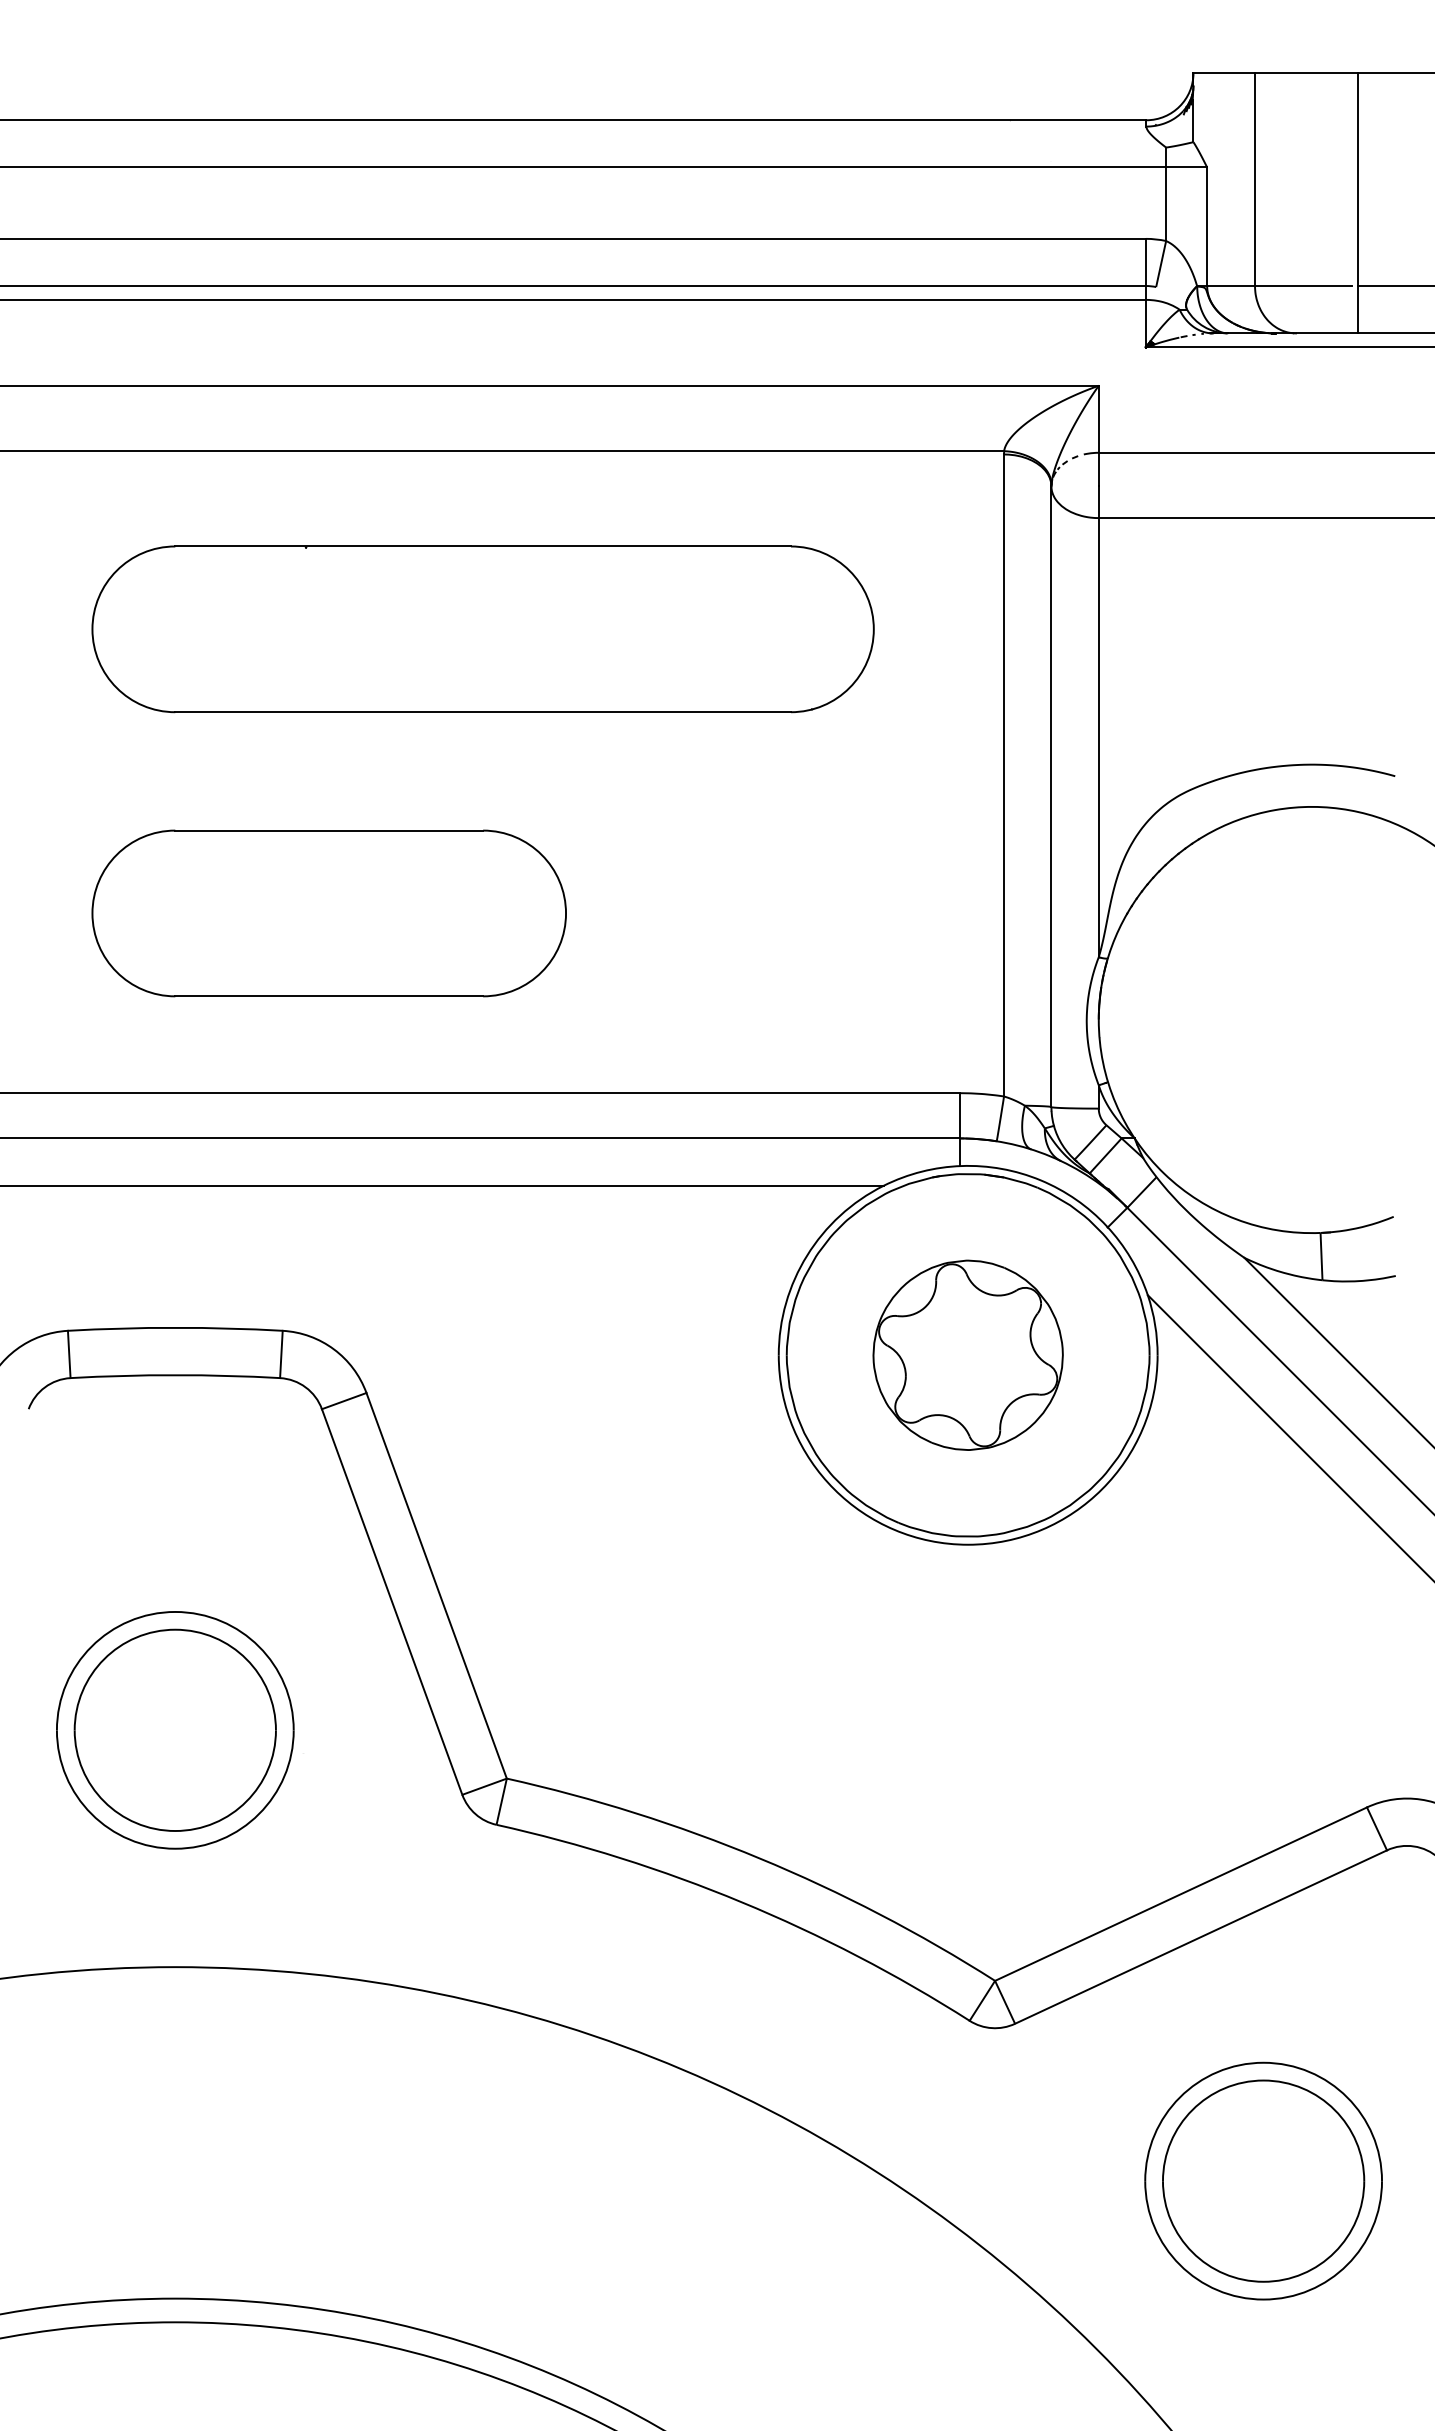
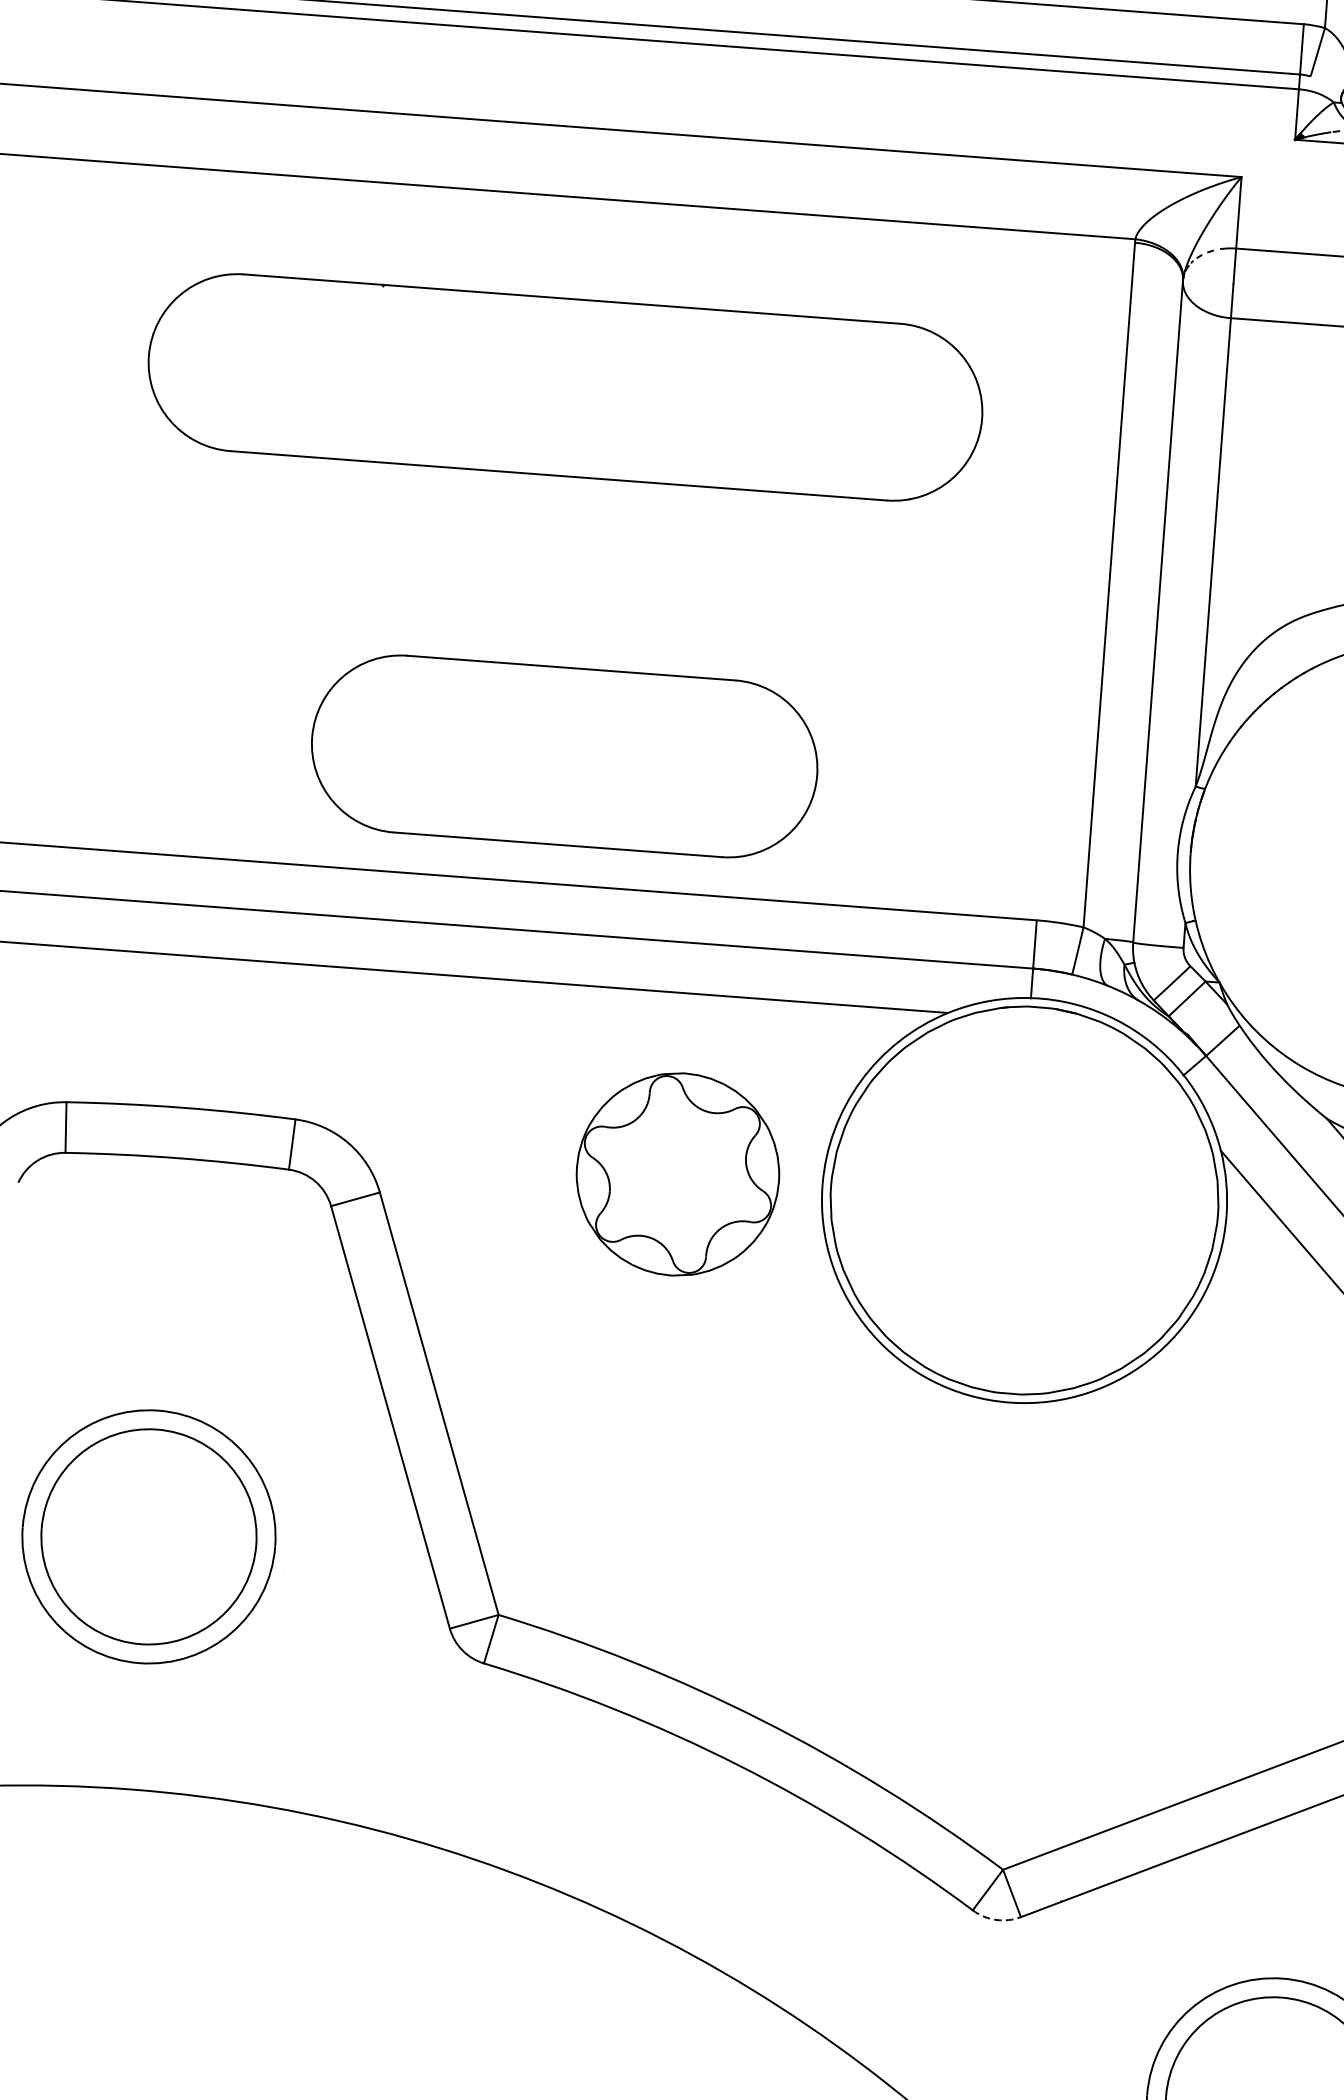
part: (328, 913) -> (563, 756), moved
part: (967, 1354) -> (677, 1173), moved
arc: (992, 2028) -> (996, 1920), solid -> dashed

